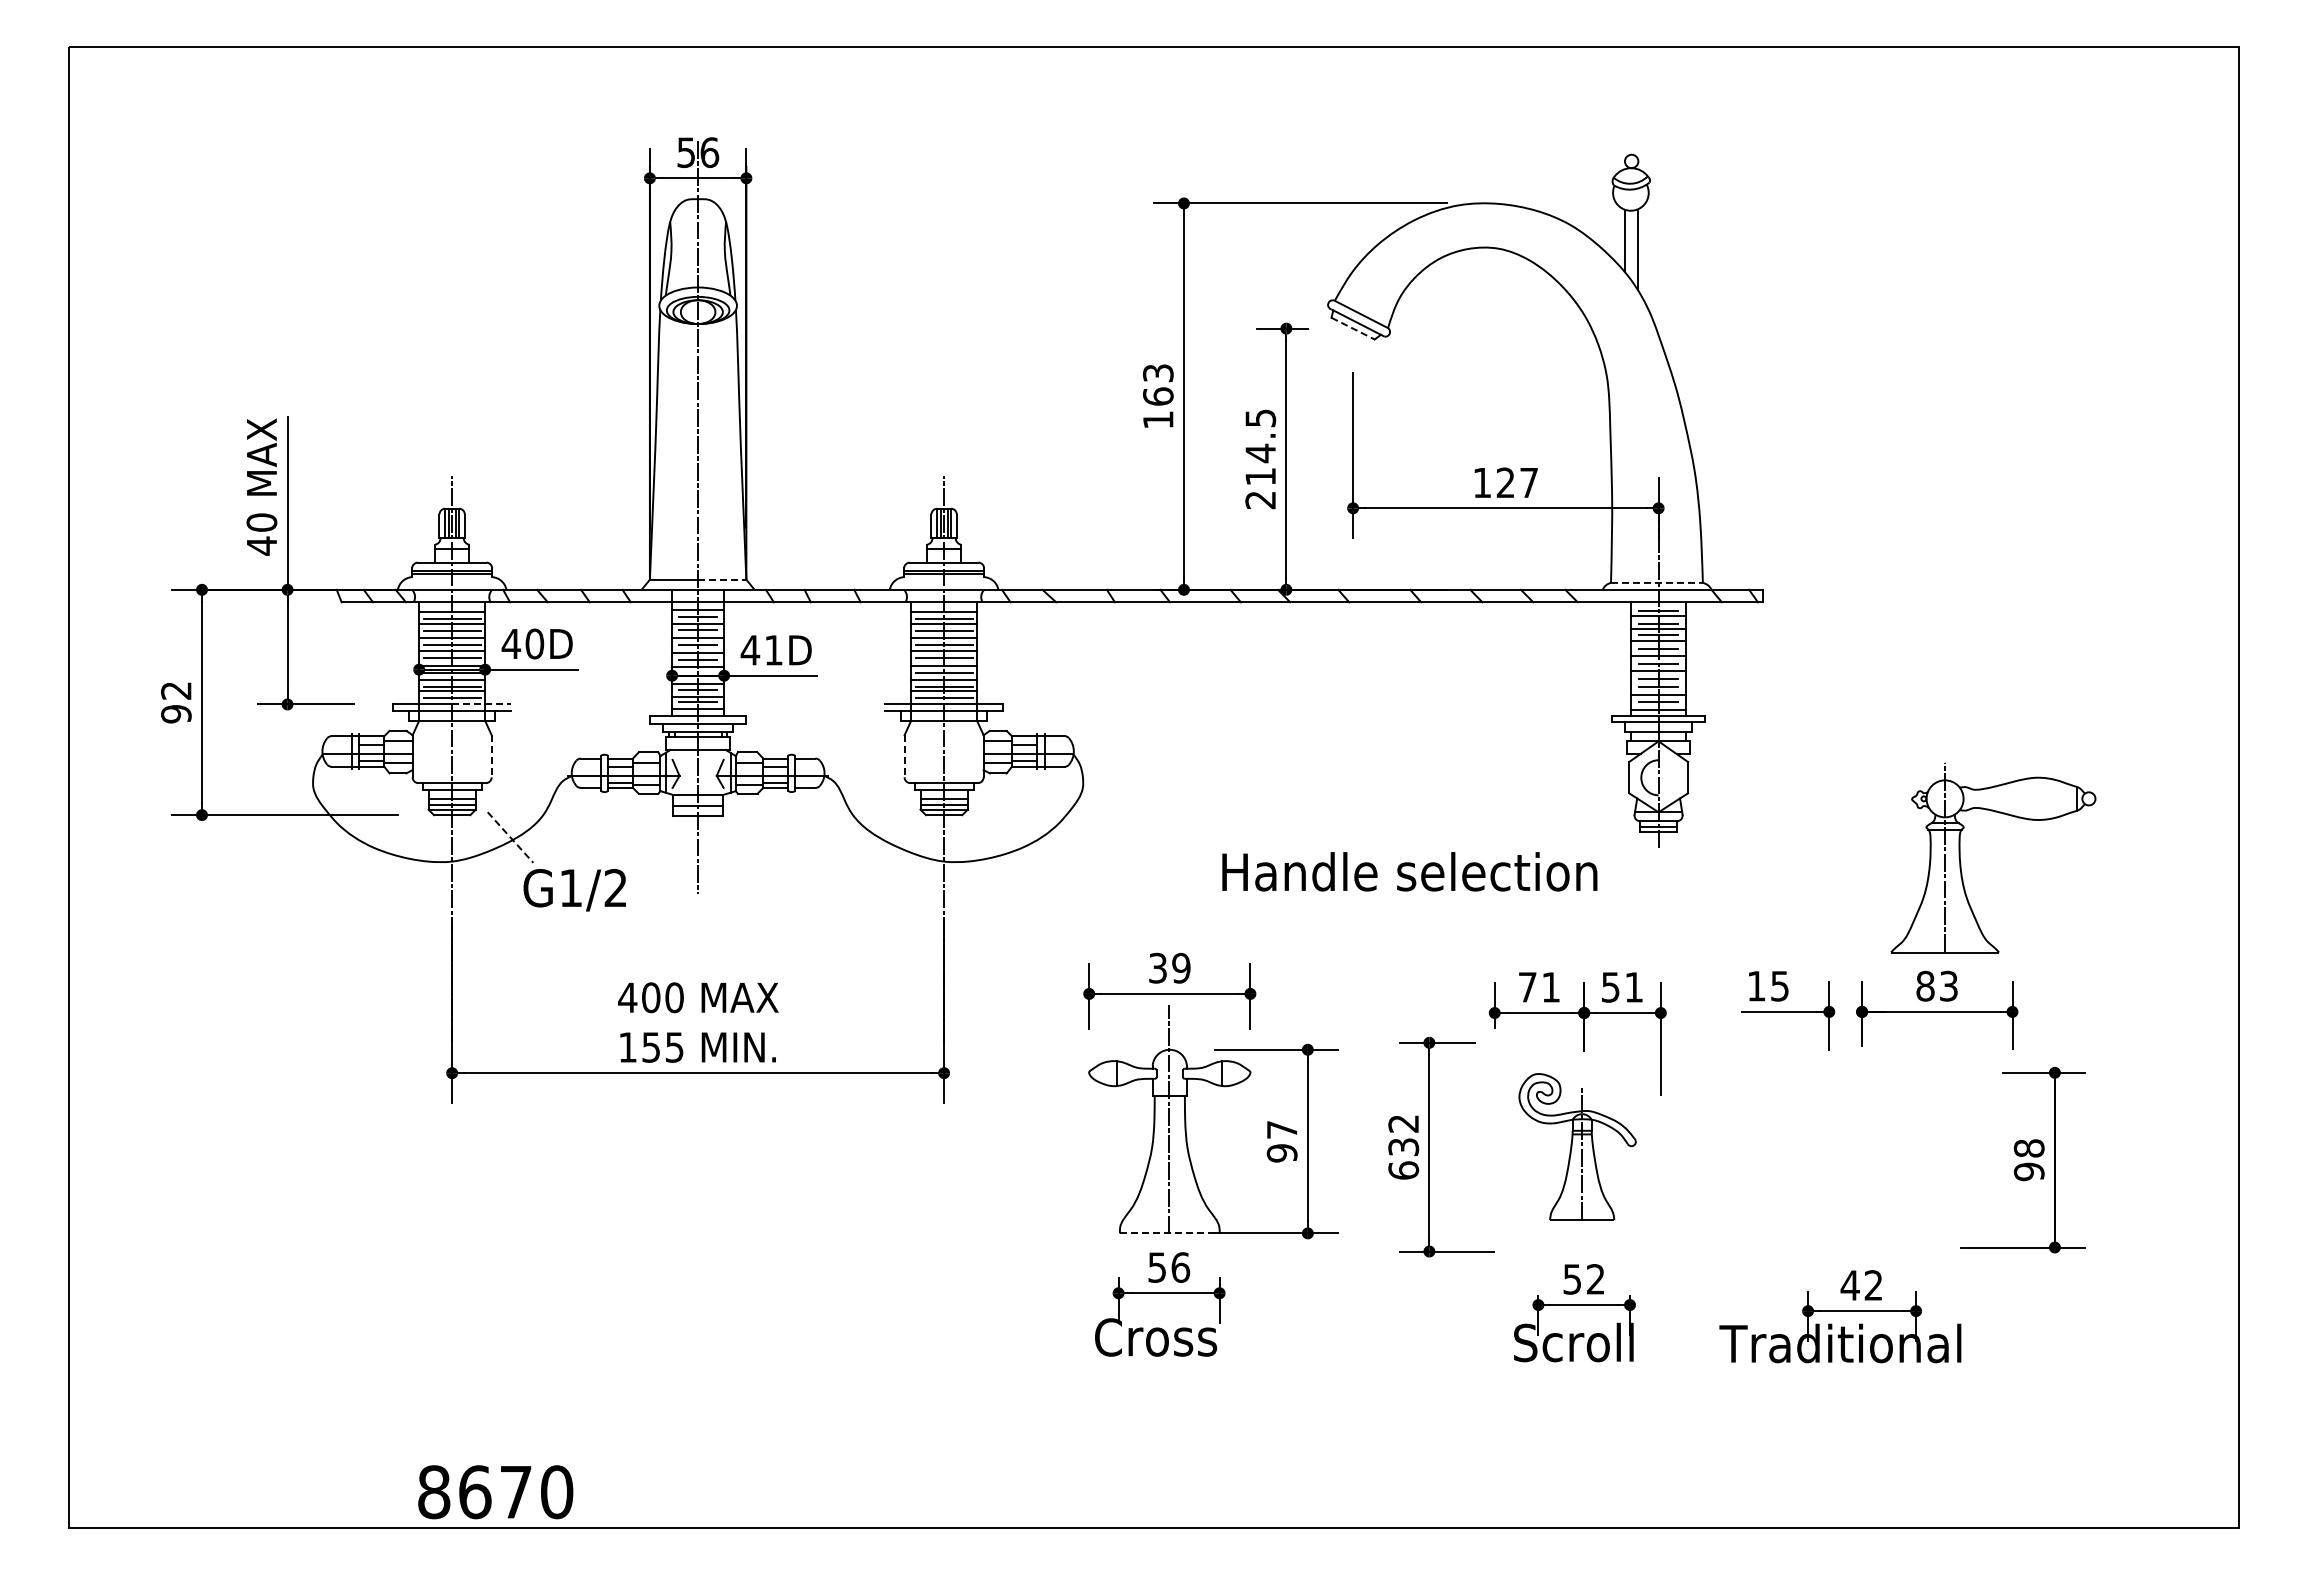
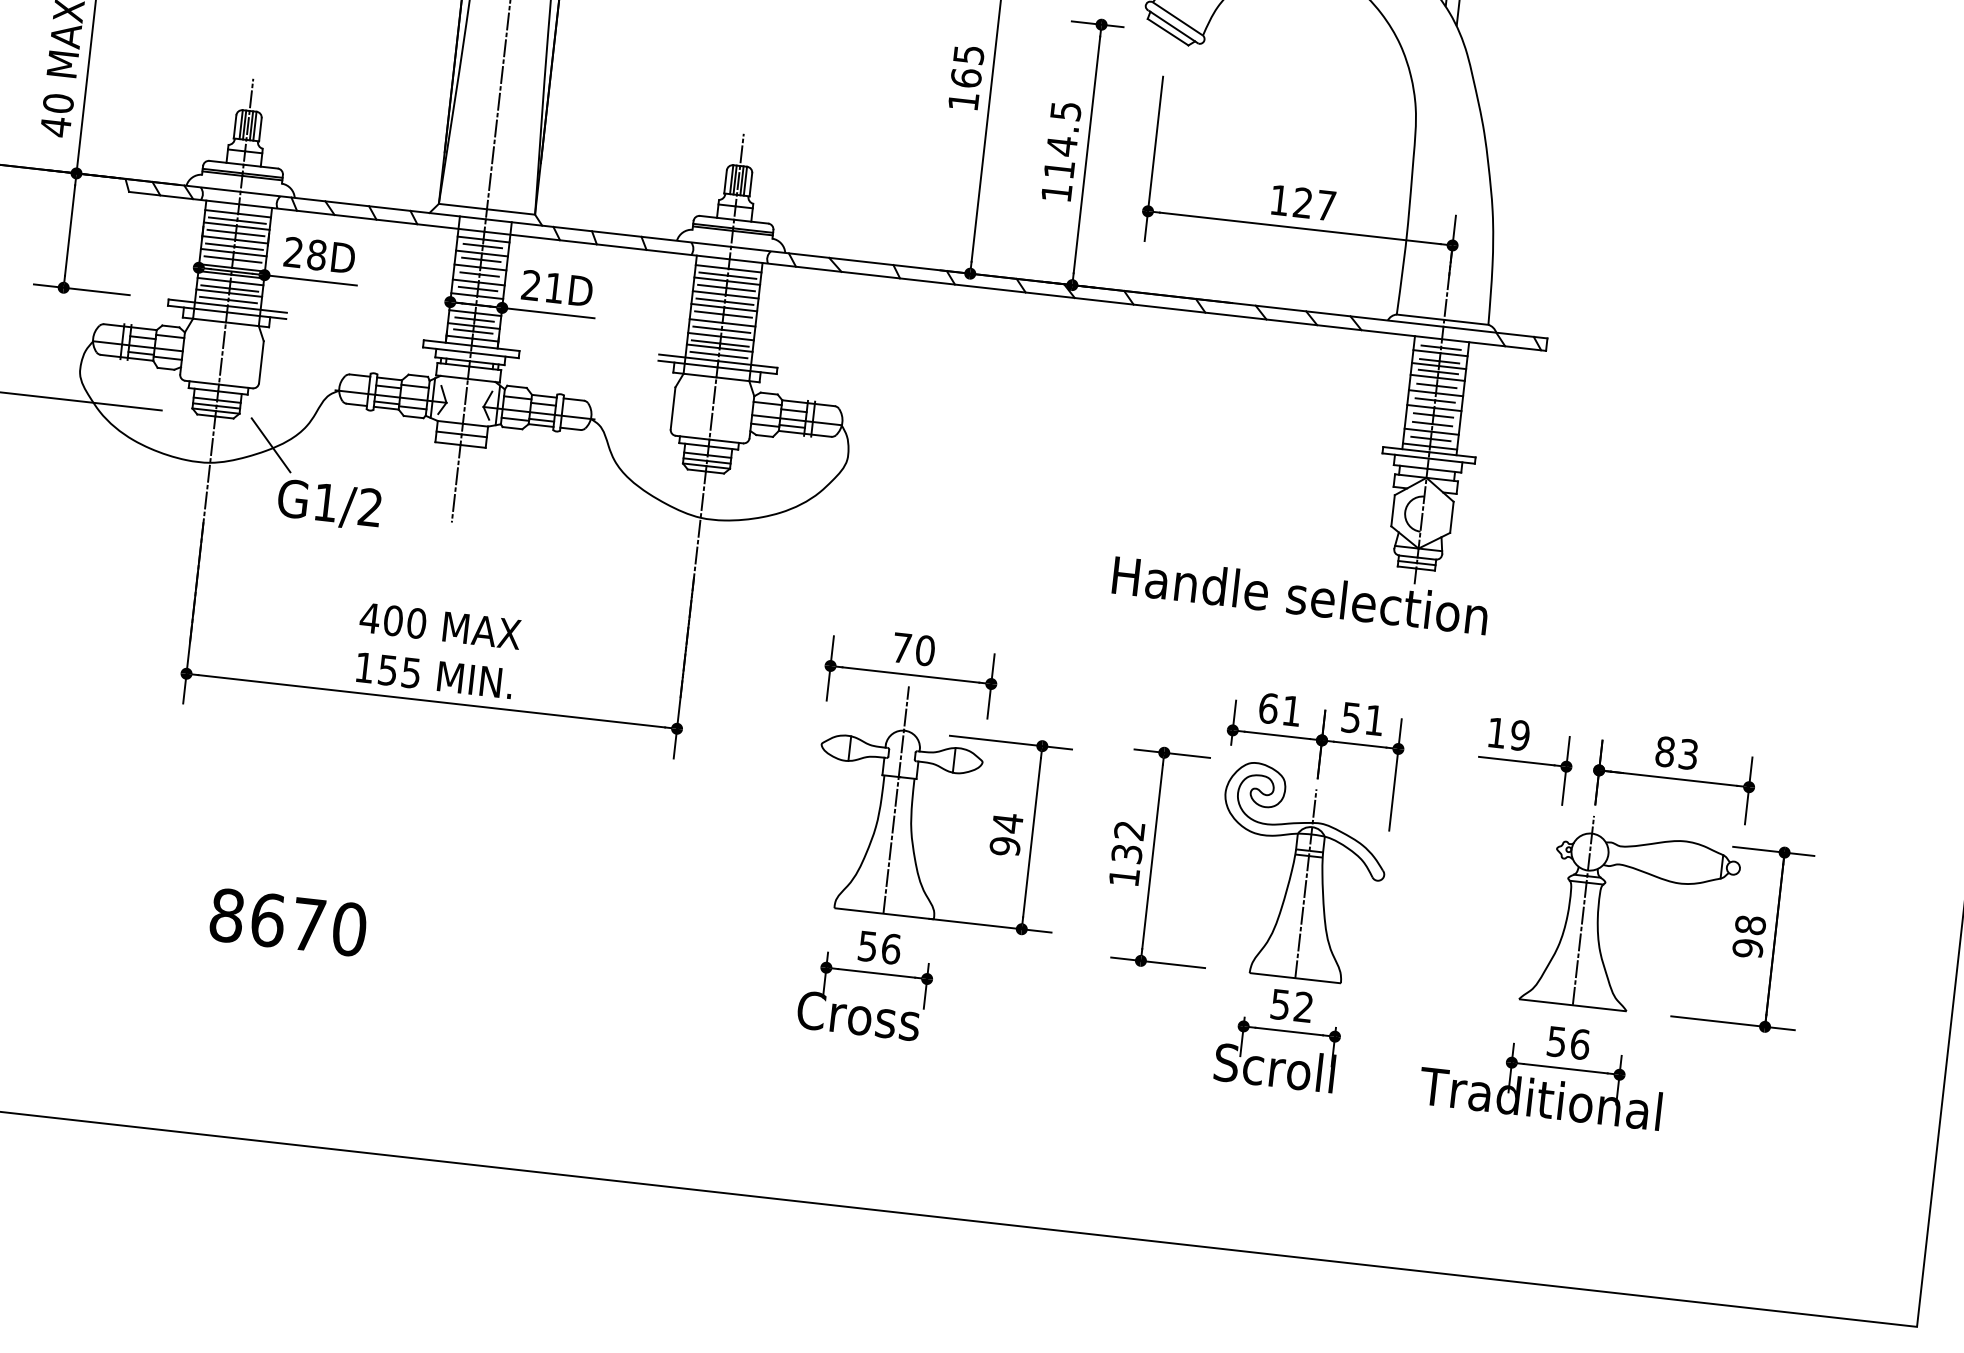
line: (1353, 328) -> (1168, 32), dashed -> solid
text: (1158, 372) -> (969, 54), 163 -> 165
text: (1260, 500) -> (1056, 193), 214.5 -> 114.5
line: (722, 579) -> (511, 211), dashed -> solid
line: (1656, 582) -> (1442, 319), dashed -> solid
text: (522, 643) -> (304, 253), 40D -> 28D
text: (750, 650) -> (531, 285), 41D -> 21D
line: (481, 704) -> (257, 309), dashed -> solid
line: (491, 756) -> (261, 362), dashed -> solid
line: (904, 756) -> (672, 408), dashed -> solid
line: (510, 837) -> (271, 445), dashed -> solid
part: (1961, 863) -> (1599, 918), moved
text: (1409, 871) -> (1300, 595), moved
text: (1169, 967) -> (913, 648), 39 -> 70
text: (1779, 985) -> (1519, 734), 15 -> 19
text: (1527, 987) -> (1268, 708), 71 -> 61
text: (1282, 1129) -> (1008, 822), 97 -> 94
part: (1577, 1146) -> (1300, 872), size x1.43
text: (1403, 1170) -> (1124, 877), 632 -> 132
line: (1169, 1233) -> (883, 913), dashed -> solid
text: (1861, 1285) -> (1567, 1043), 42 -> 56
text: (495, 1492) -> (288, 922), moved

